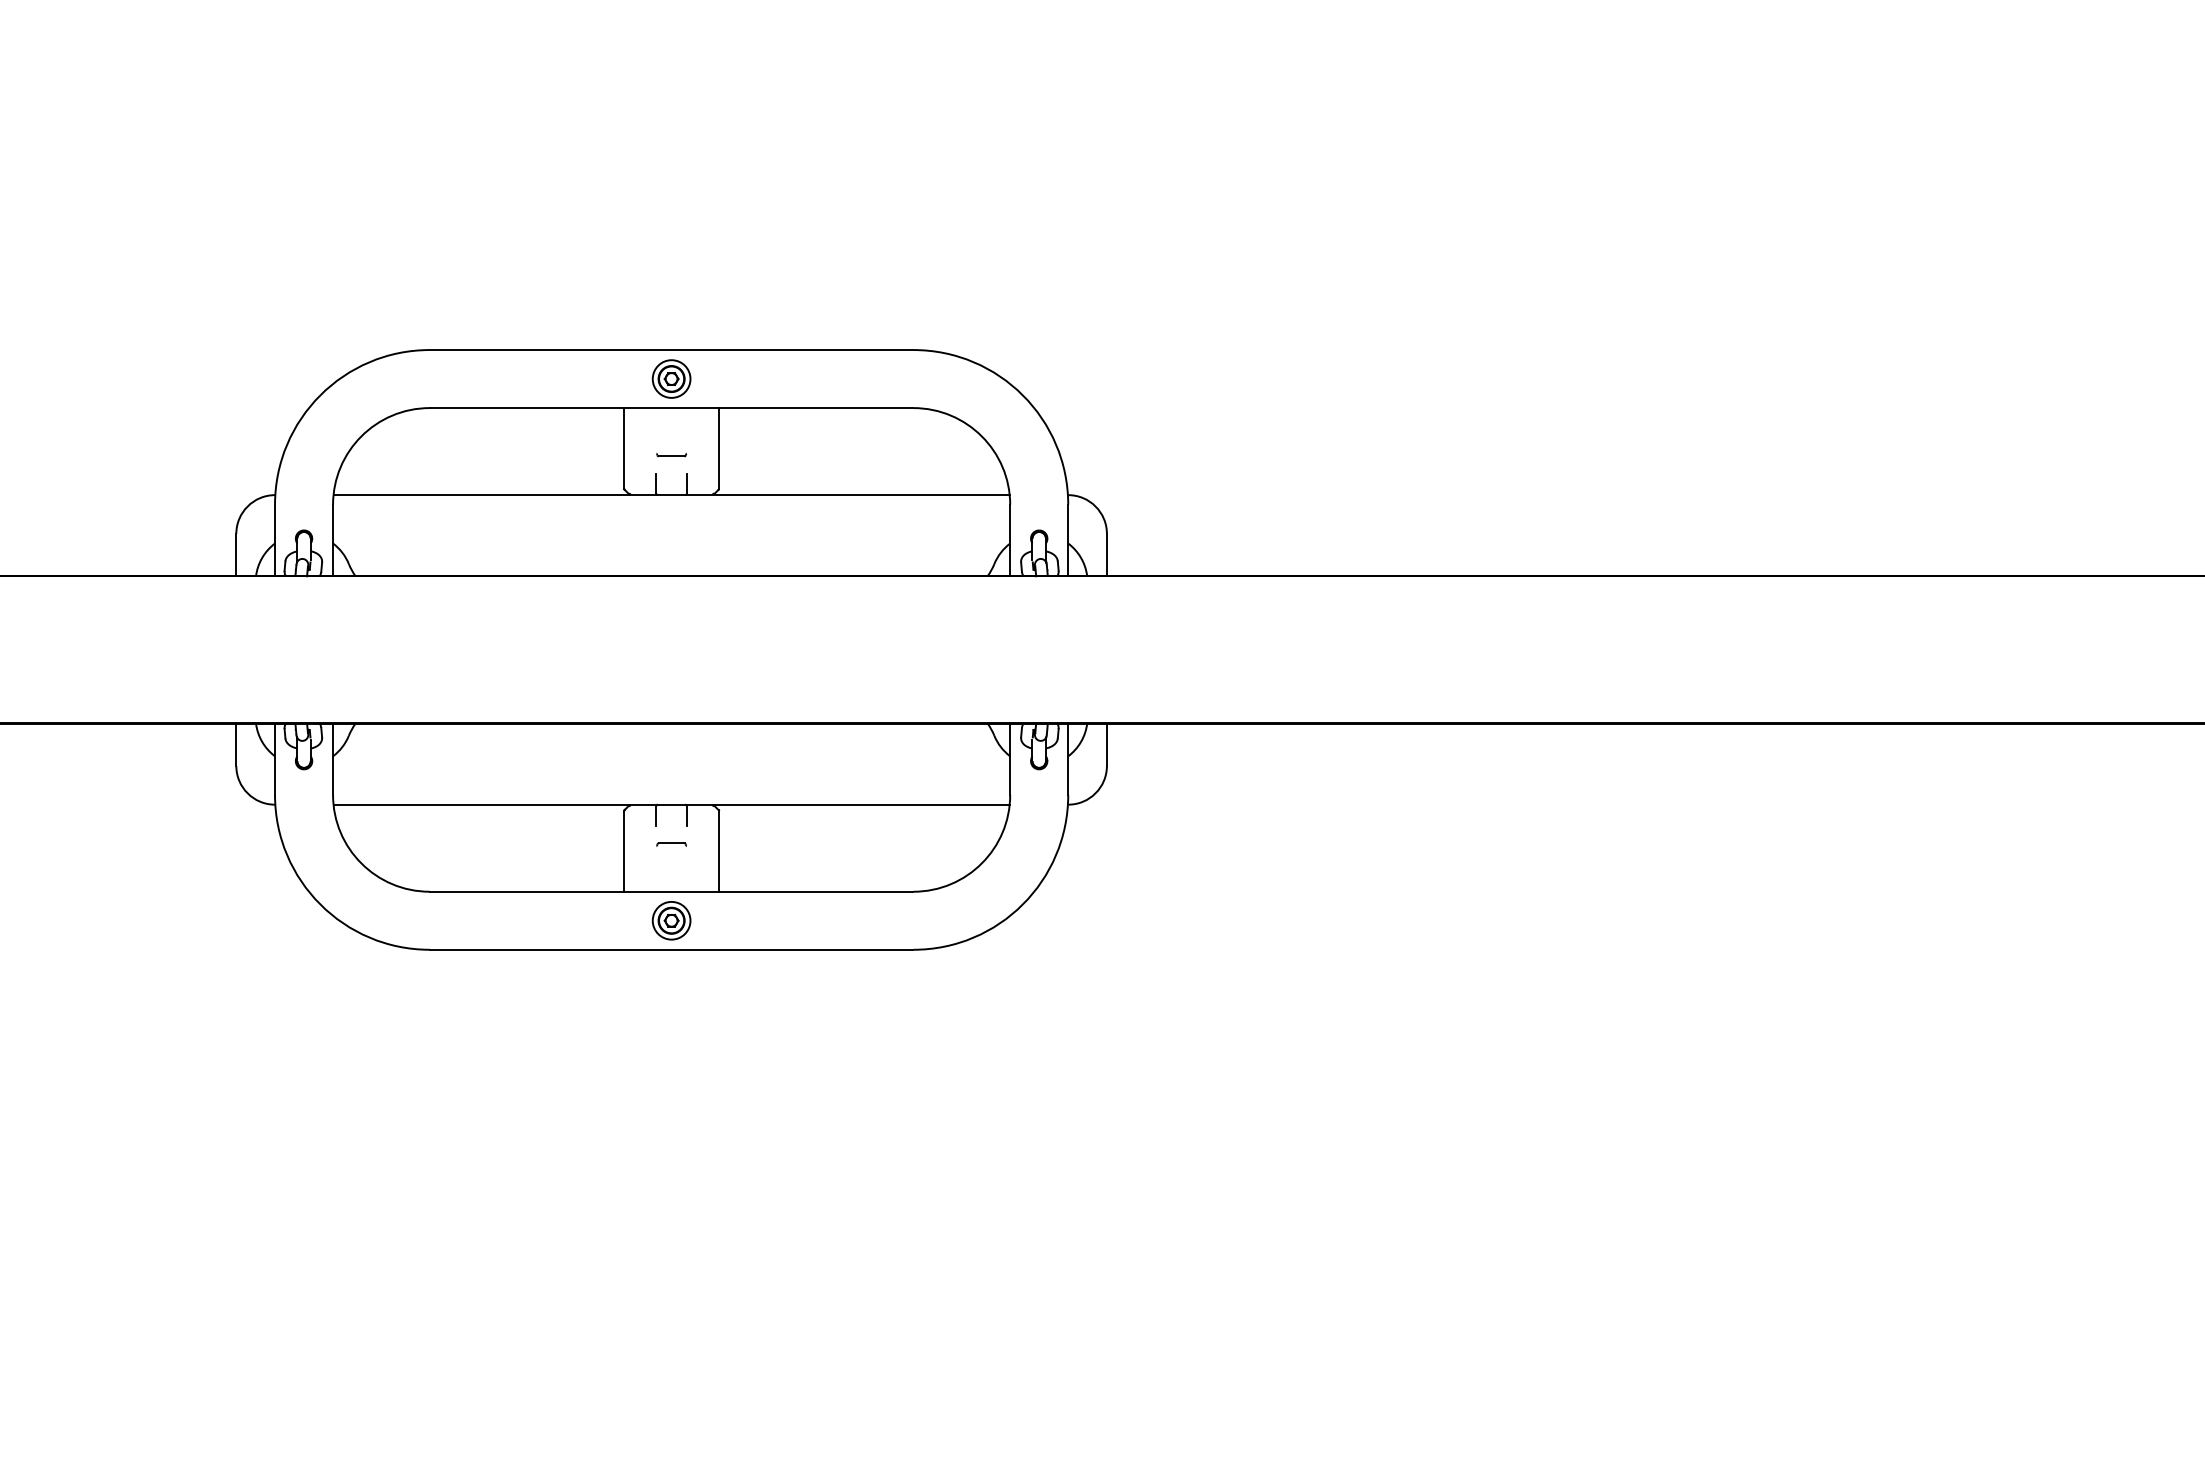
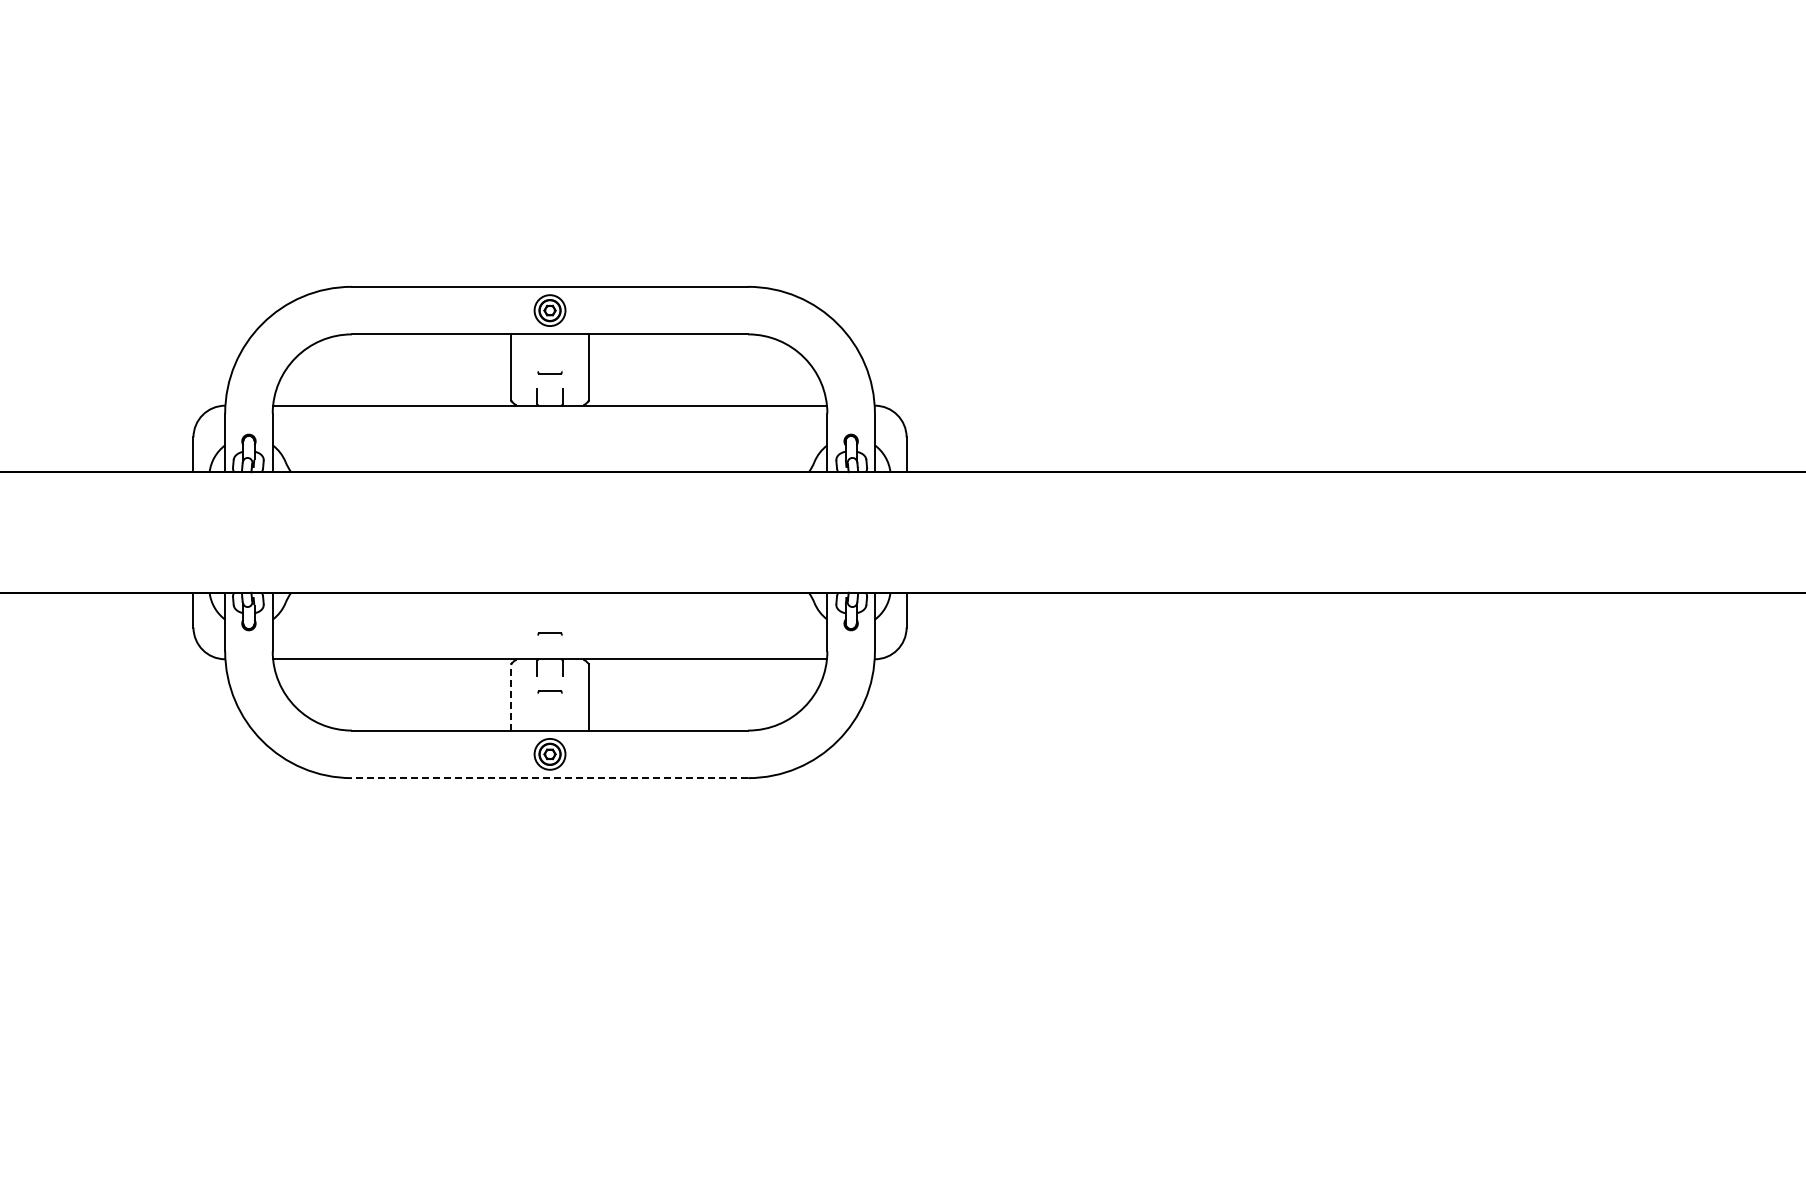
part: (670, 773) -> (549, 633), added
line: (624, 851) -> (511, 697), solid -> dashed
line: (670, 950) -> (549, 778), solid -> dashed

